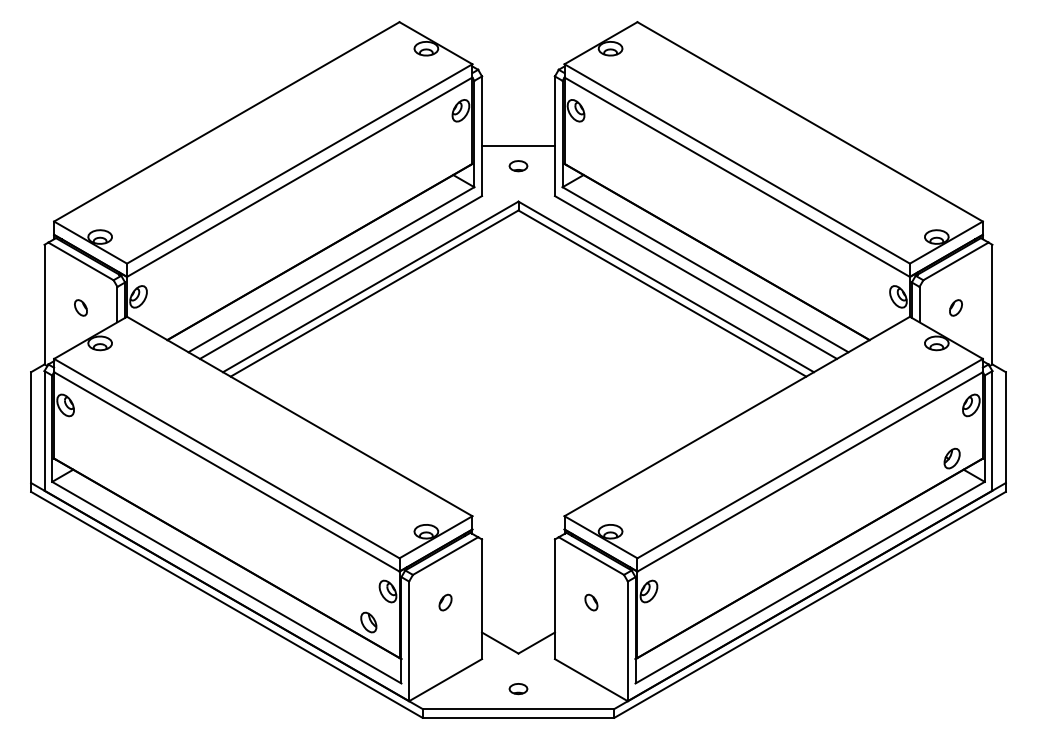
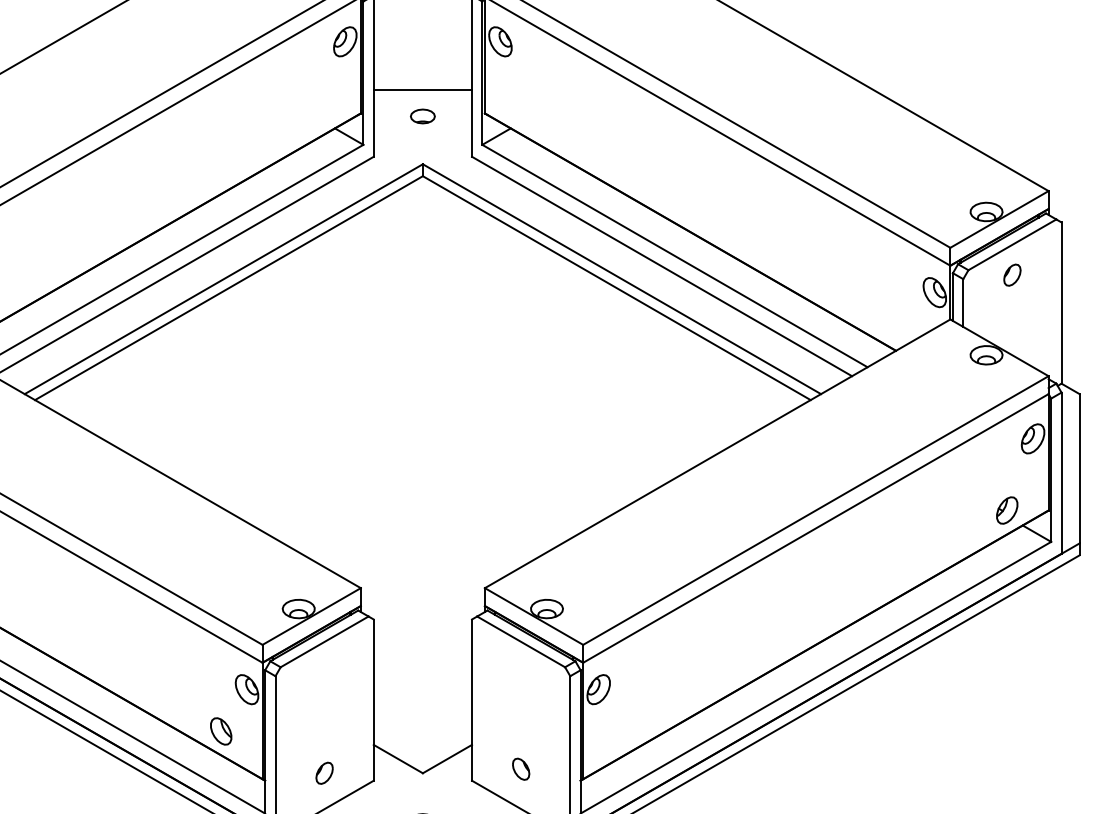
part: (955, 307) -> (1011, 274), moved
part: (445, 602) -> (324, 773), moved
part: (591, 602) -> (521, 769), moved

